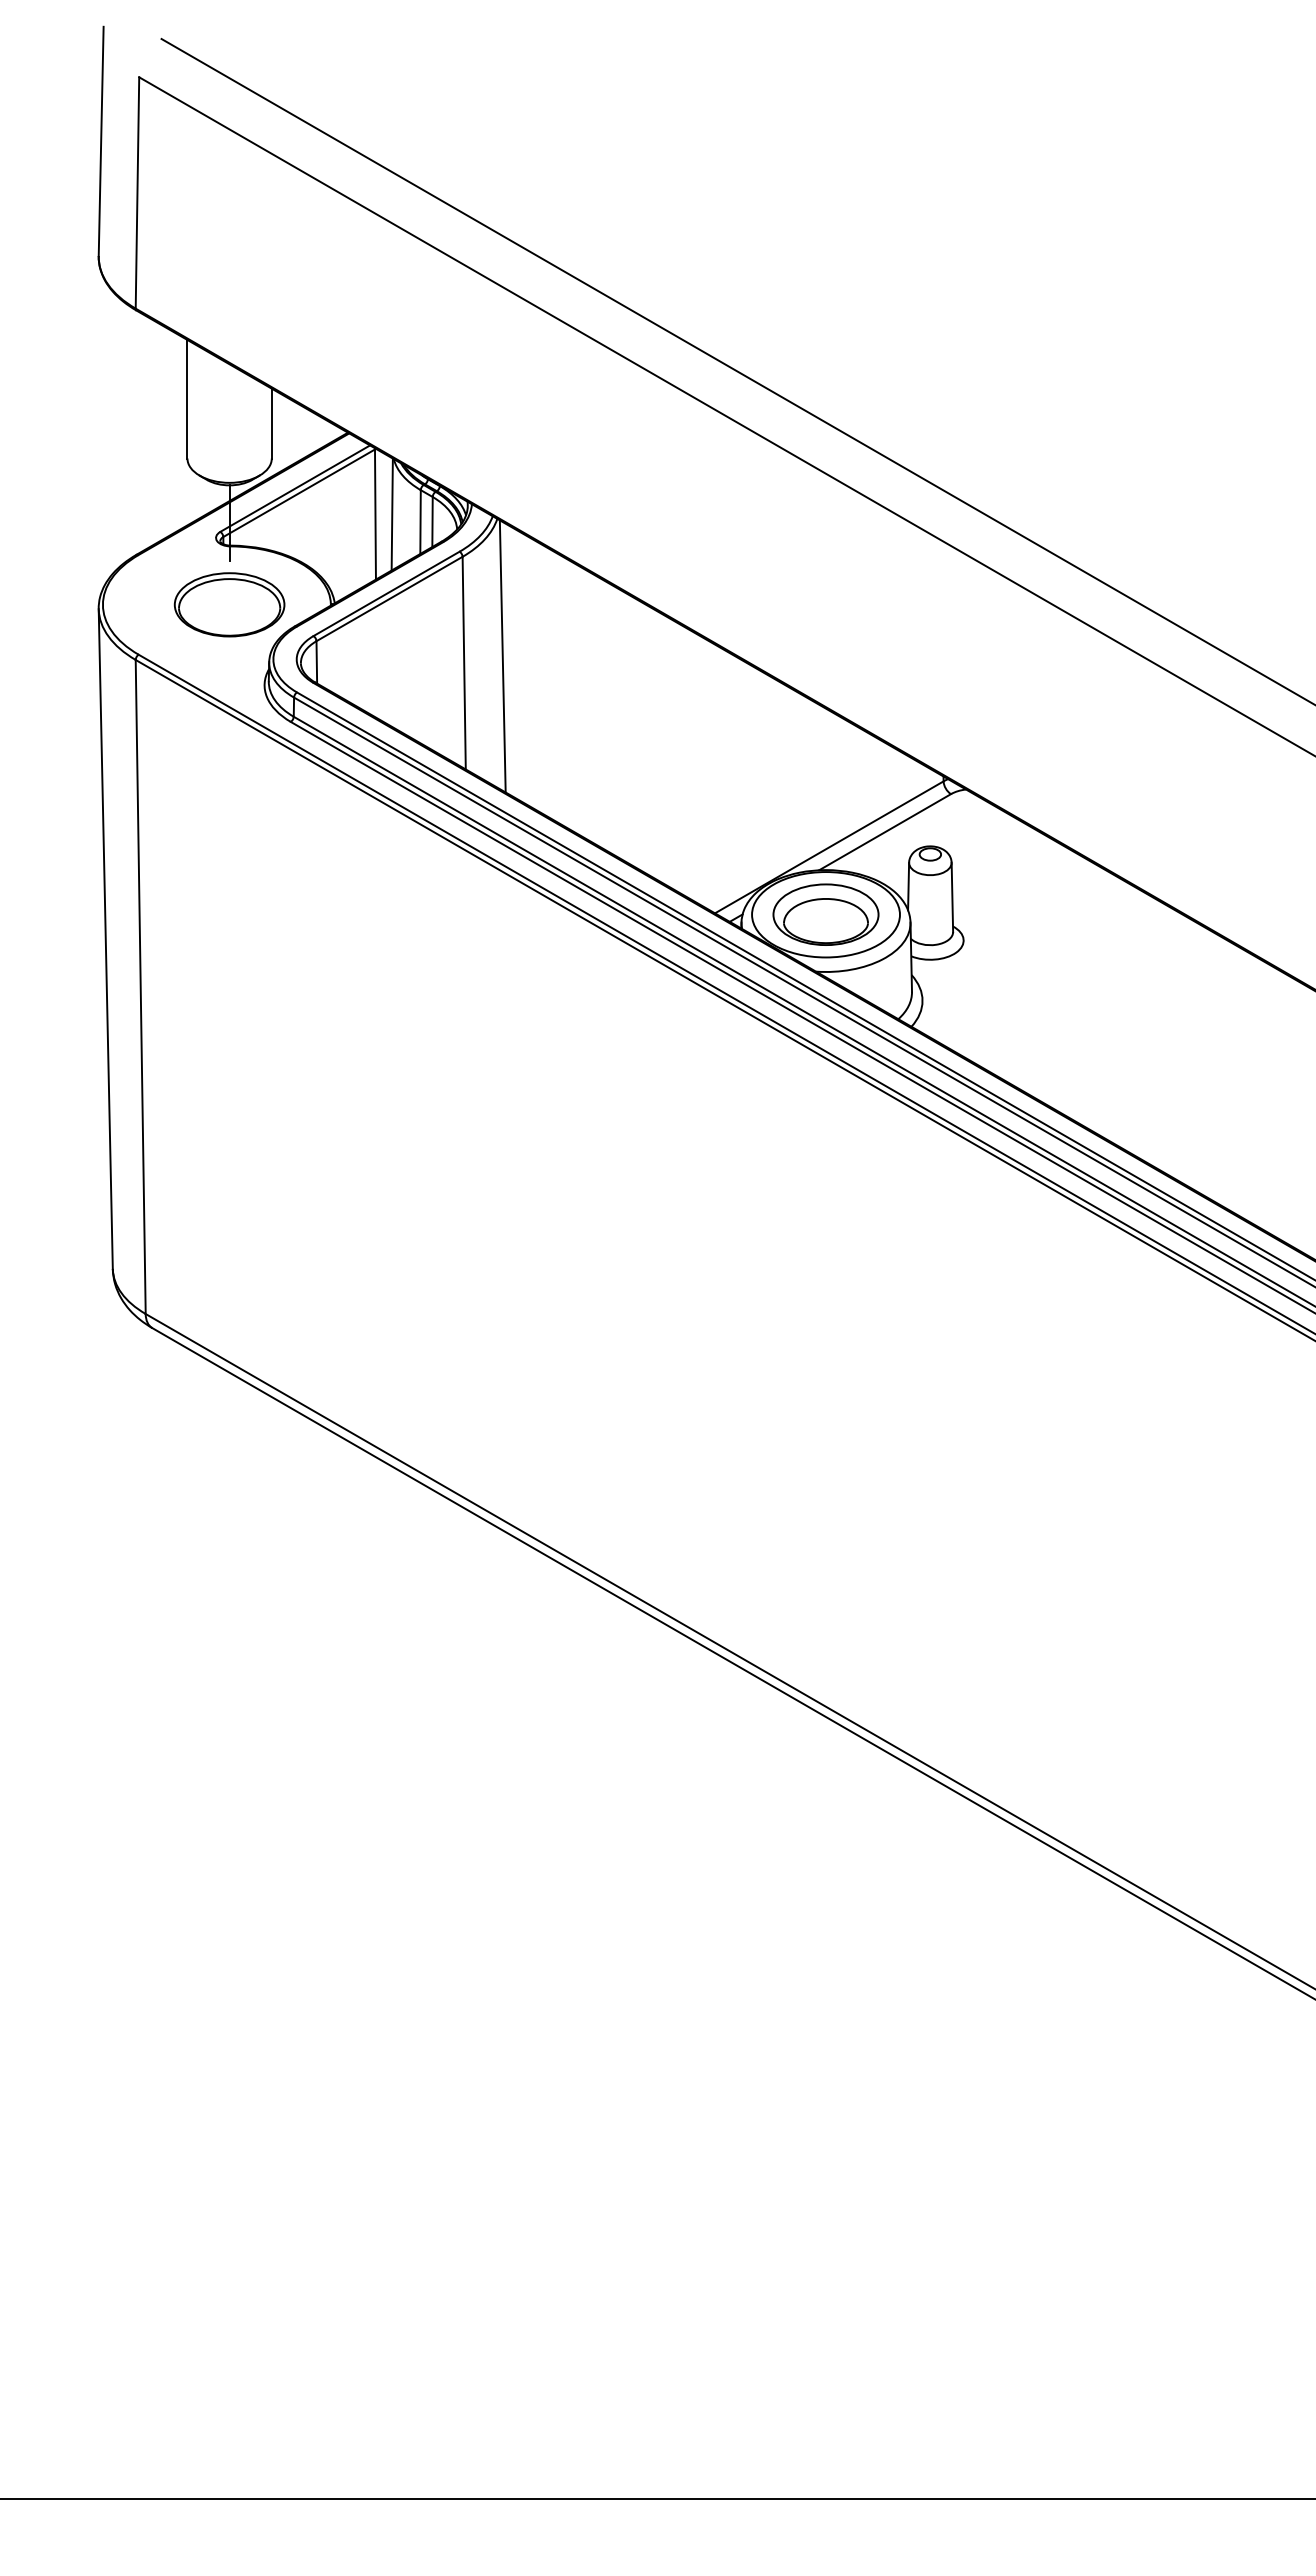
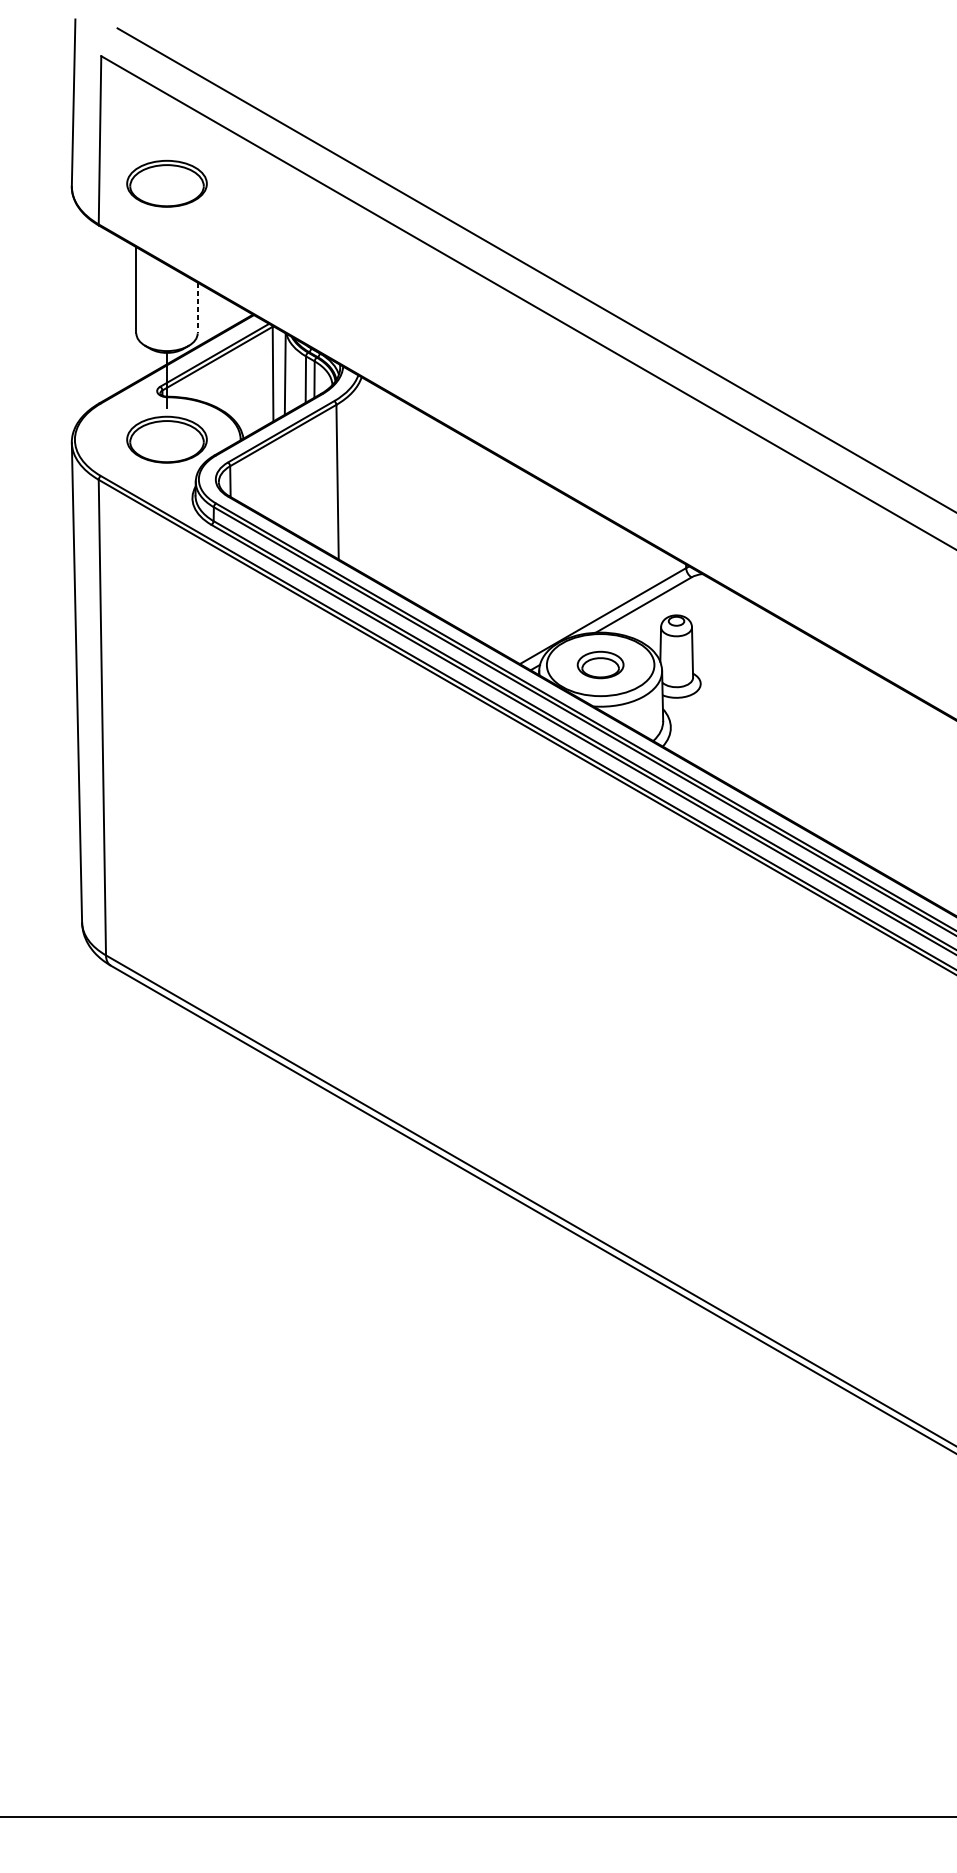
part: (229, 252) -> (166, 183), added
line: (271, 423) -> (197, 307), solid -> dashed
line: (502, 656) -> (365, 477), removed
part: (825, 914) -> (600, 664), size x0.6

